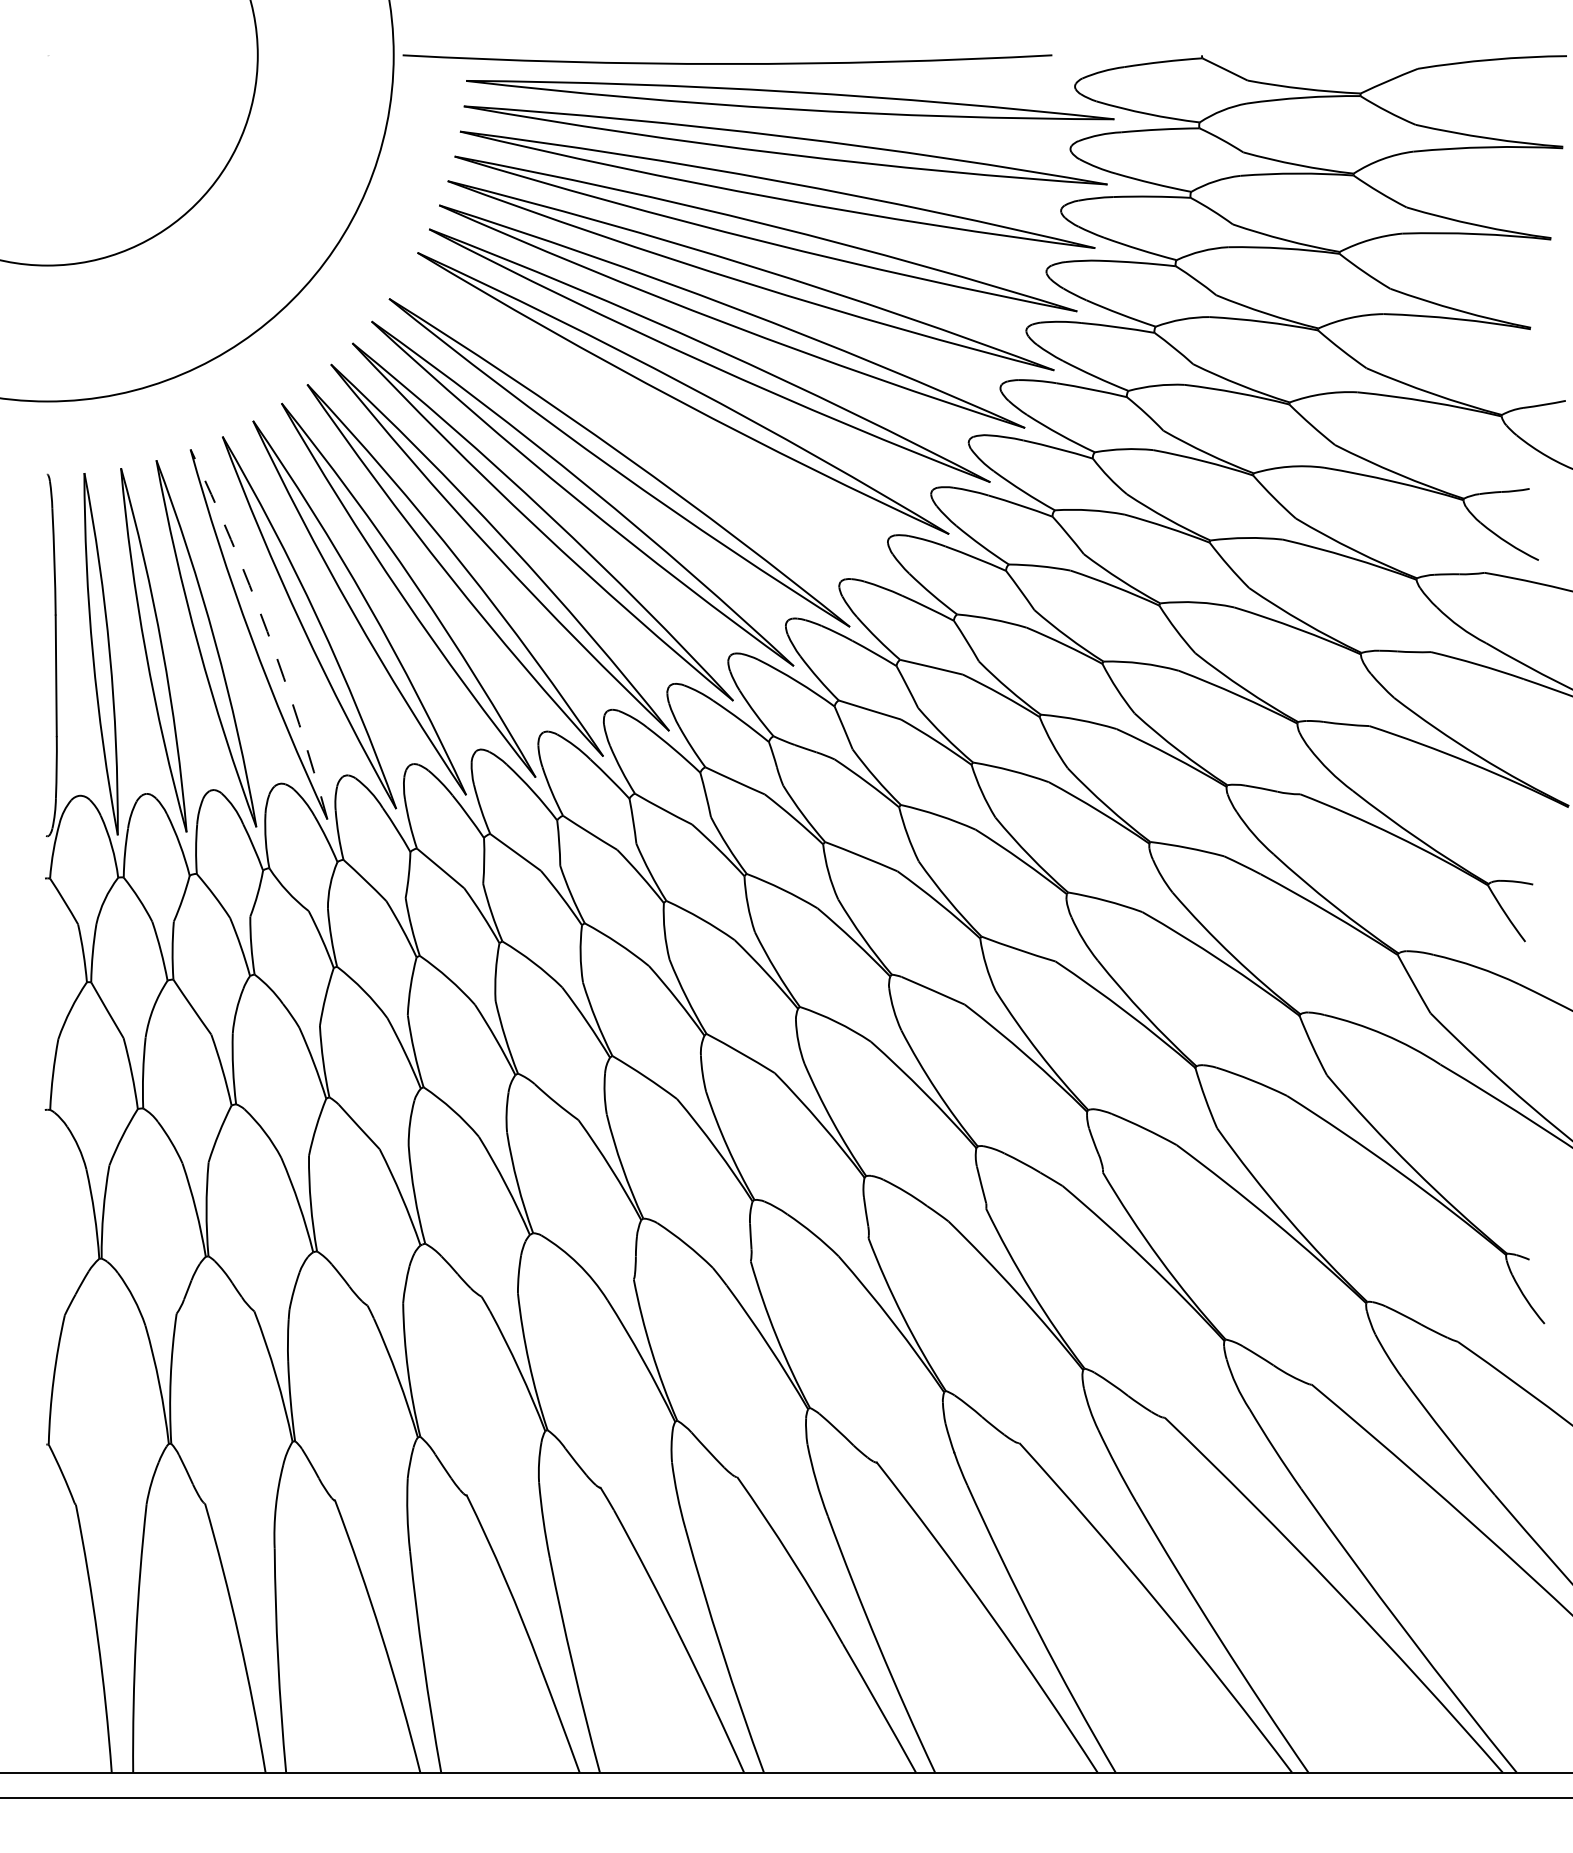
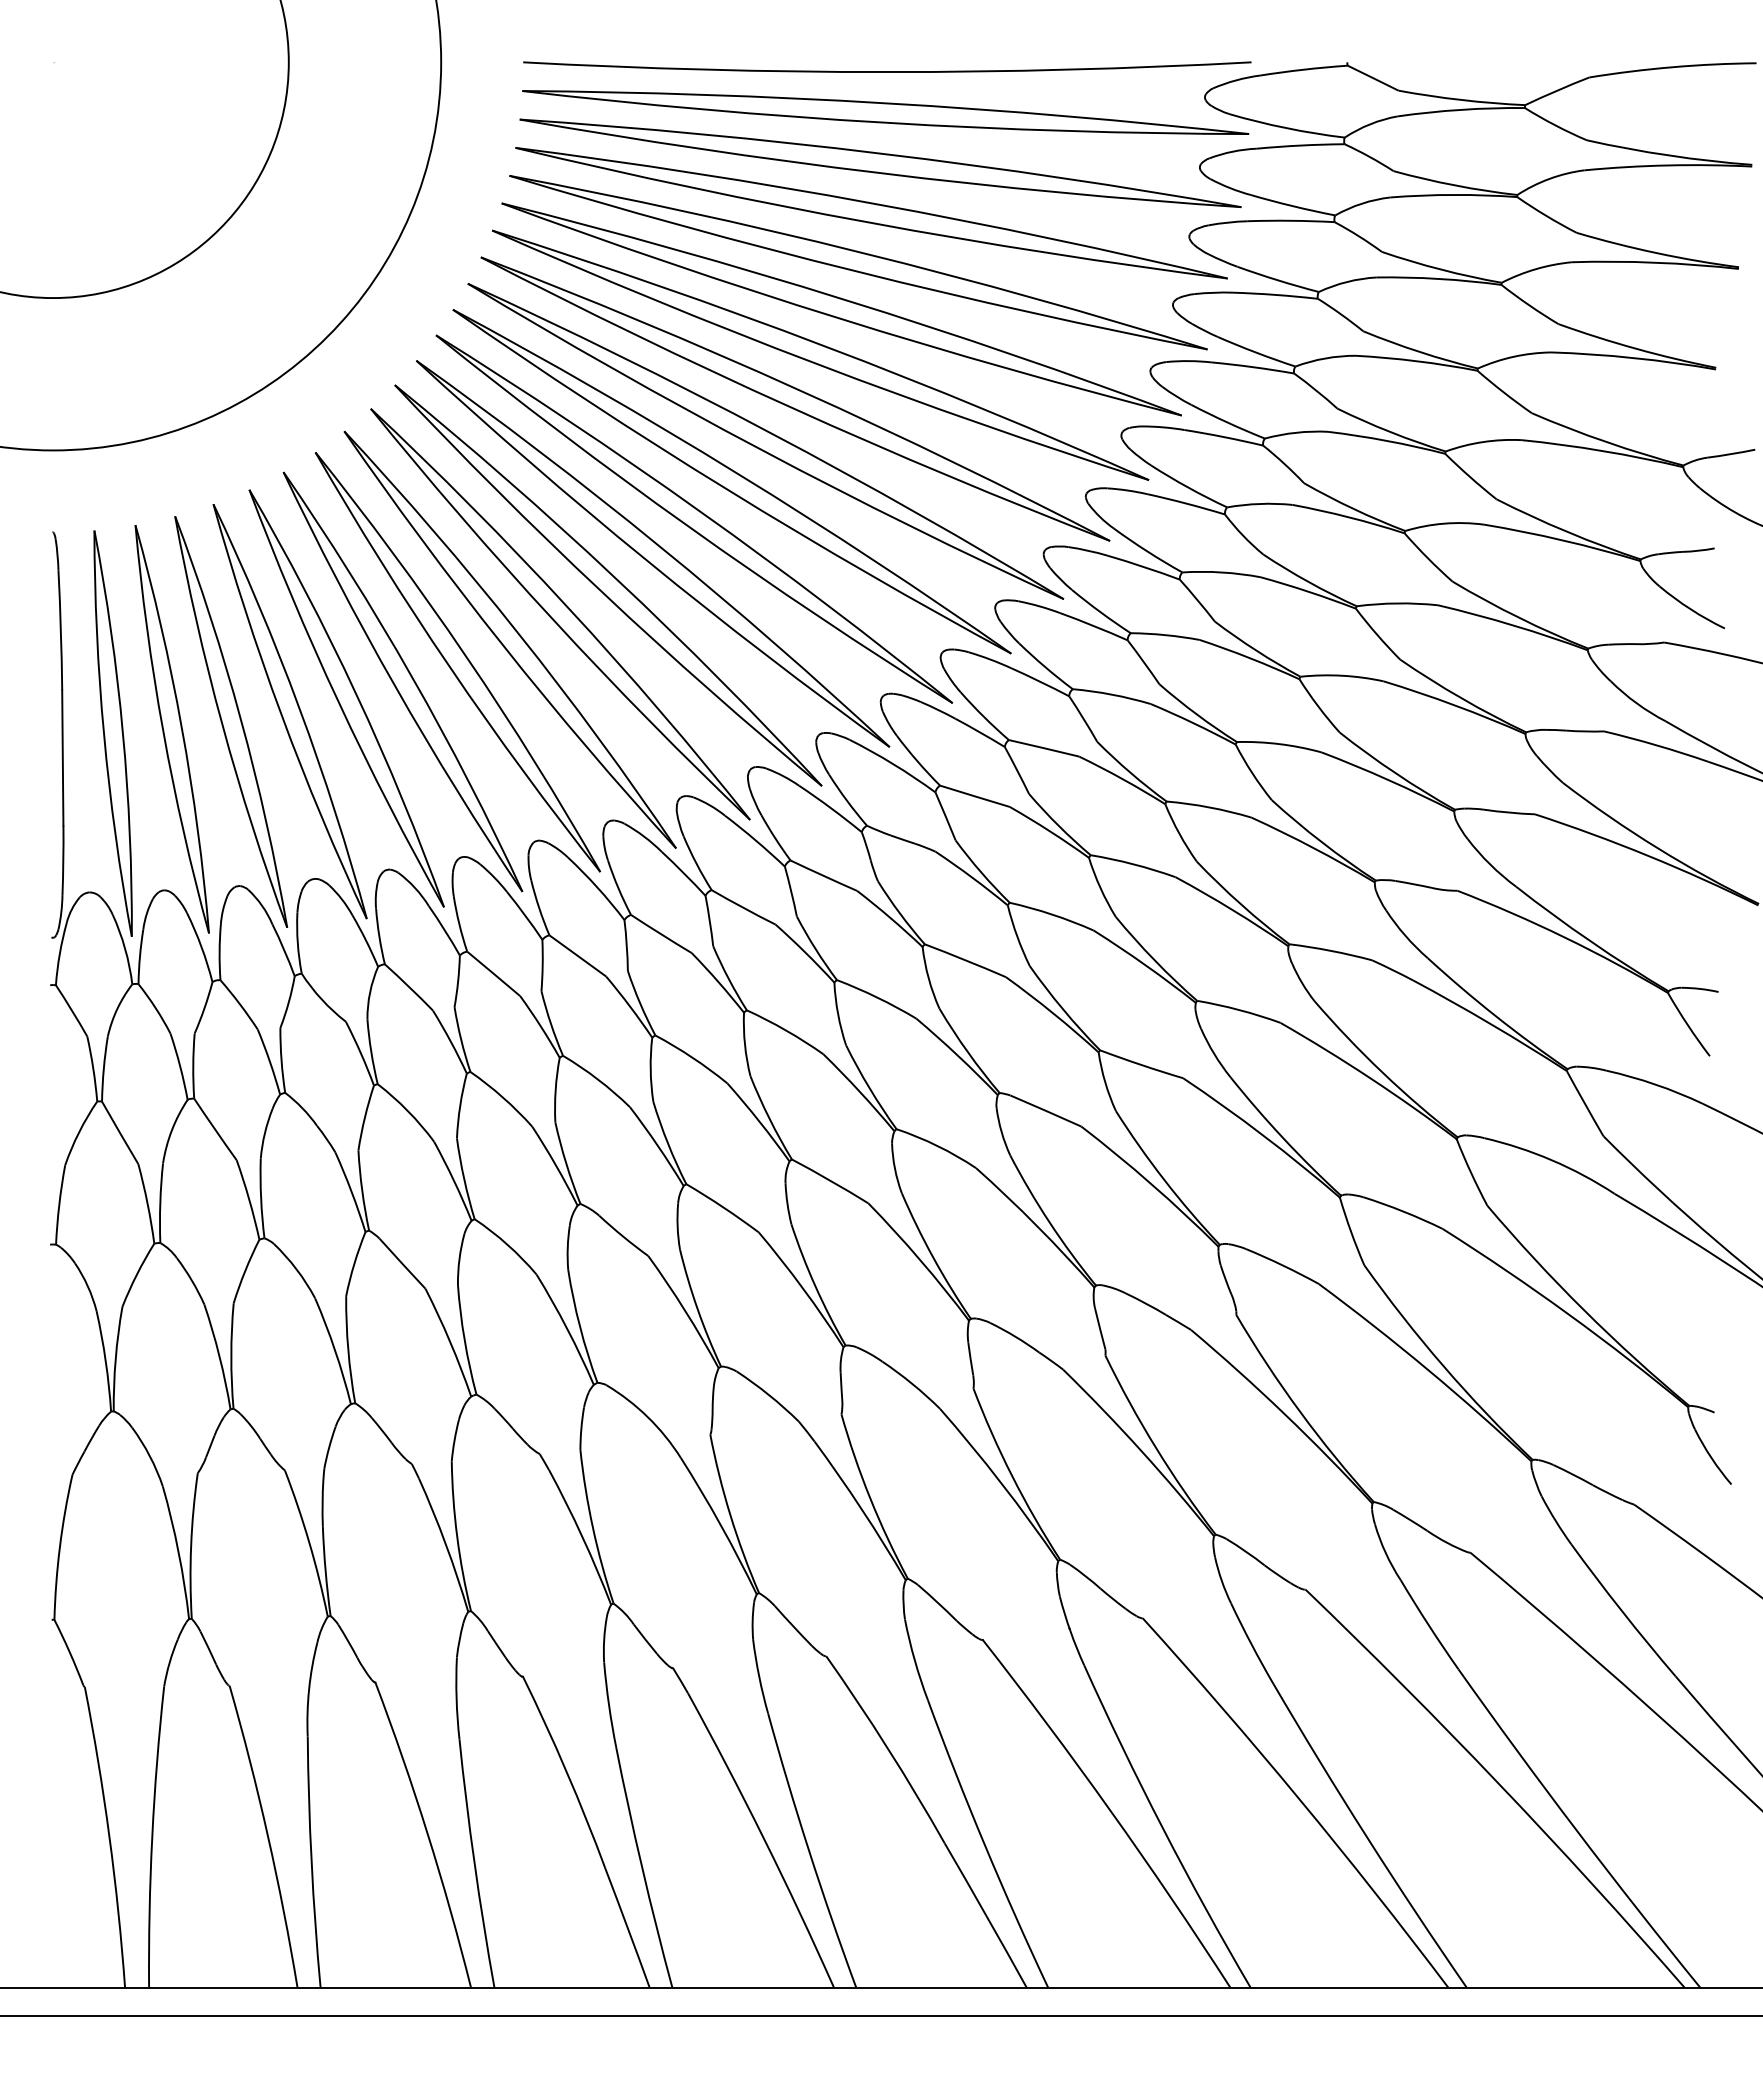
arc: (727, 63) -> (887, 71), moved
part: (652, 429) -> (731, 481), added
arc: (267, 631) -> (299, 708), dashed -> solid

